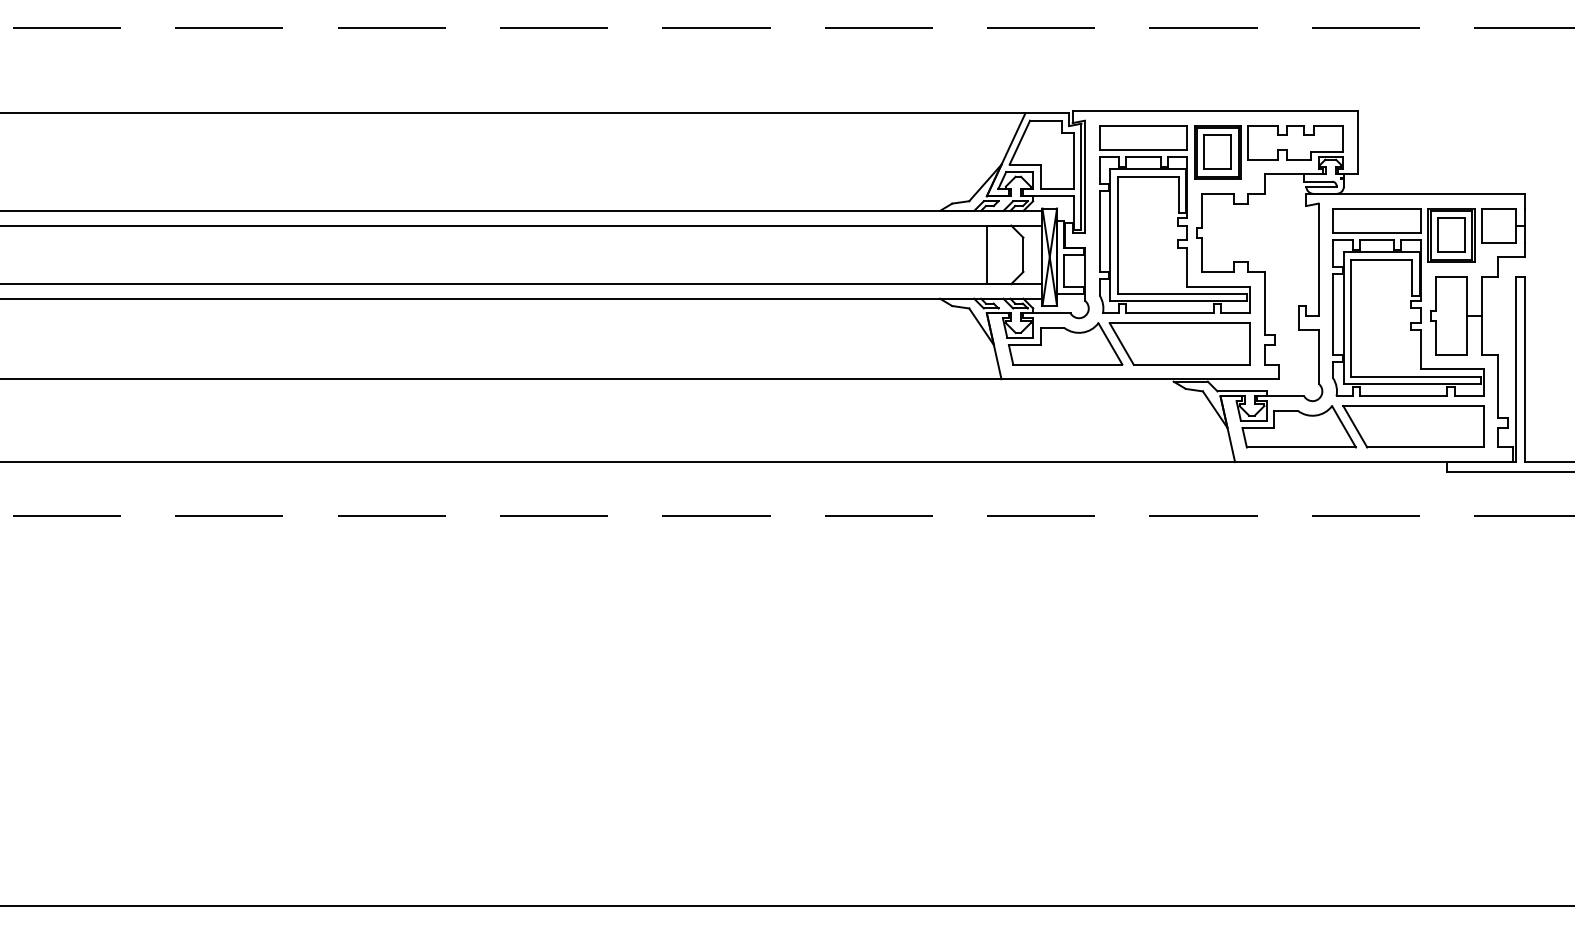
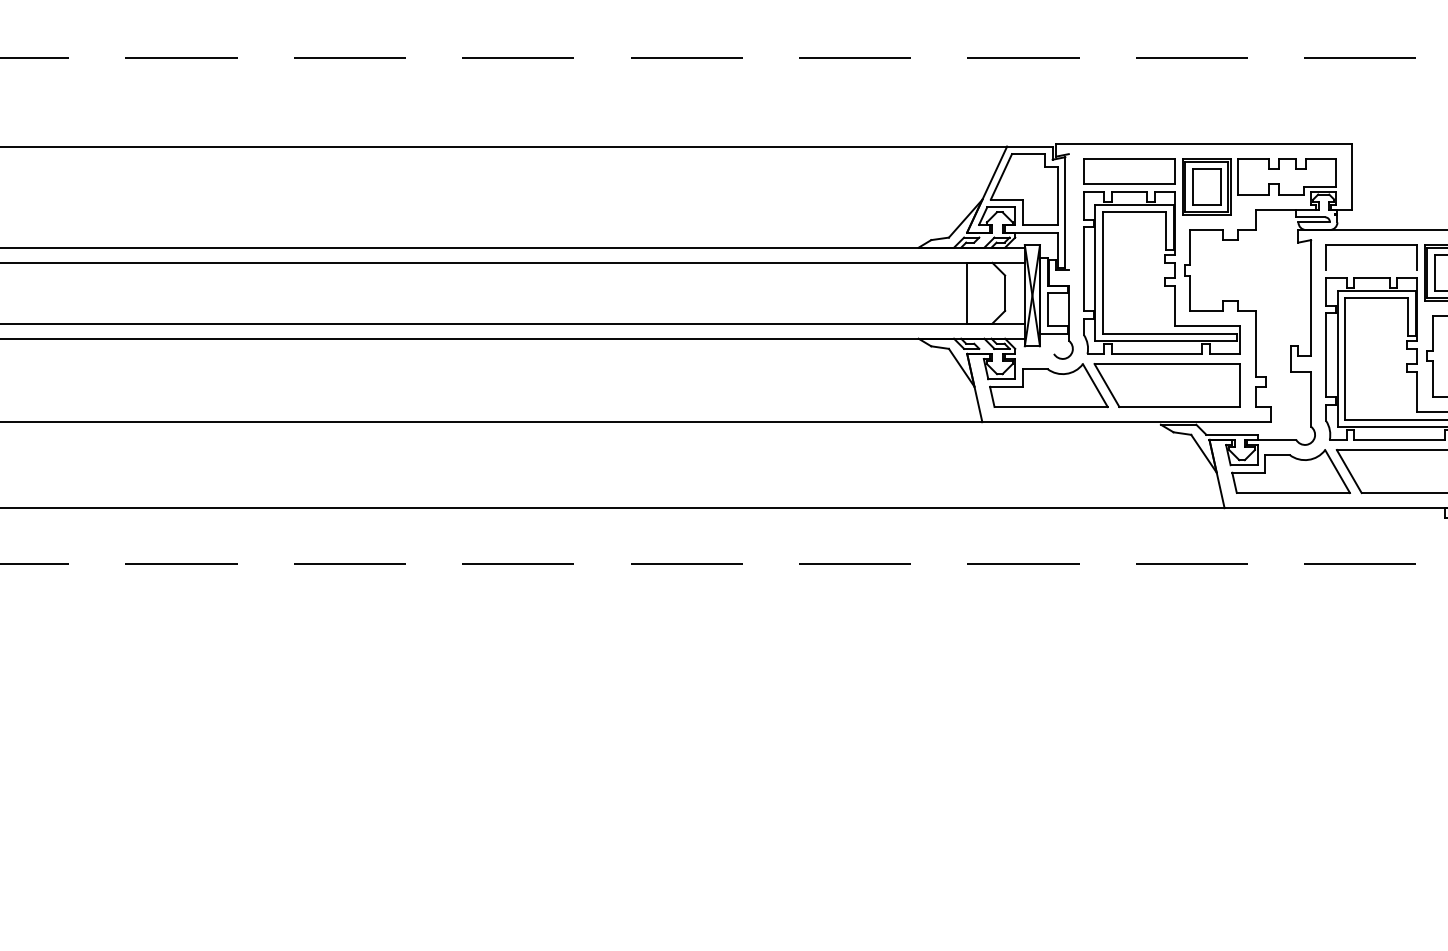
line: (1084, 176) -> (1068, 211), removed
line: (1376, 232) -> (1371, 270), removed
line: (1051, 313) -> (1034, 354), removed

